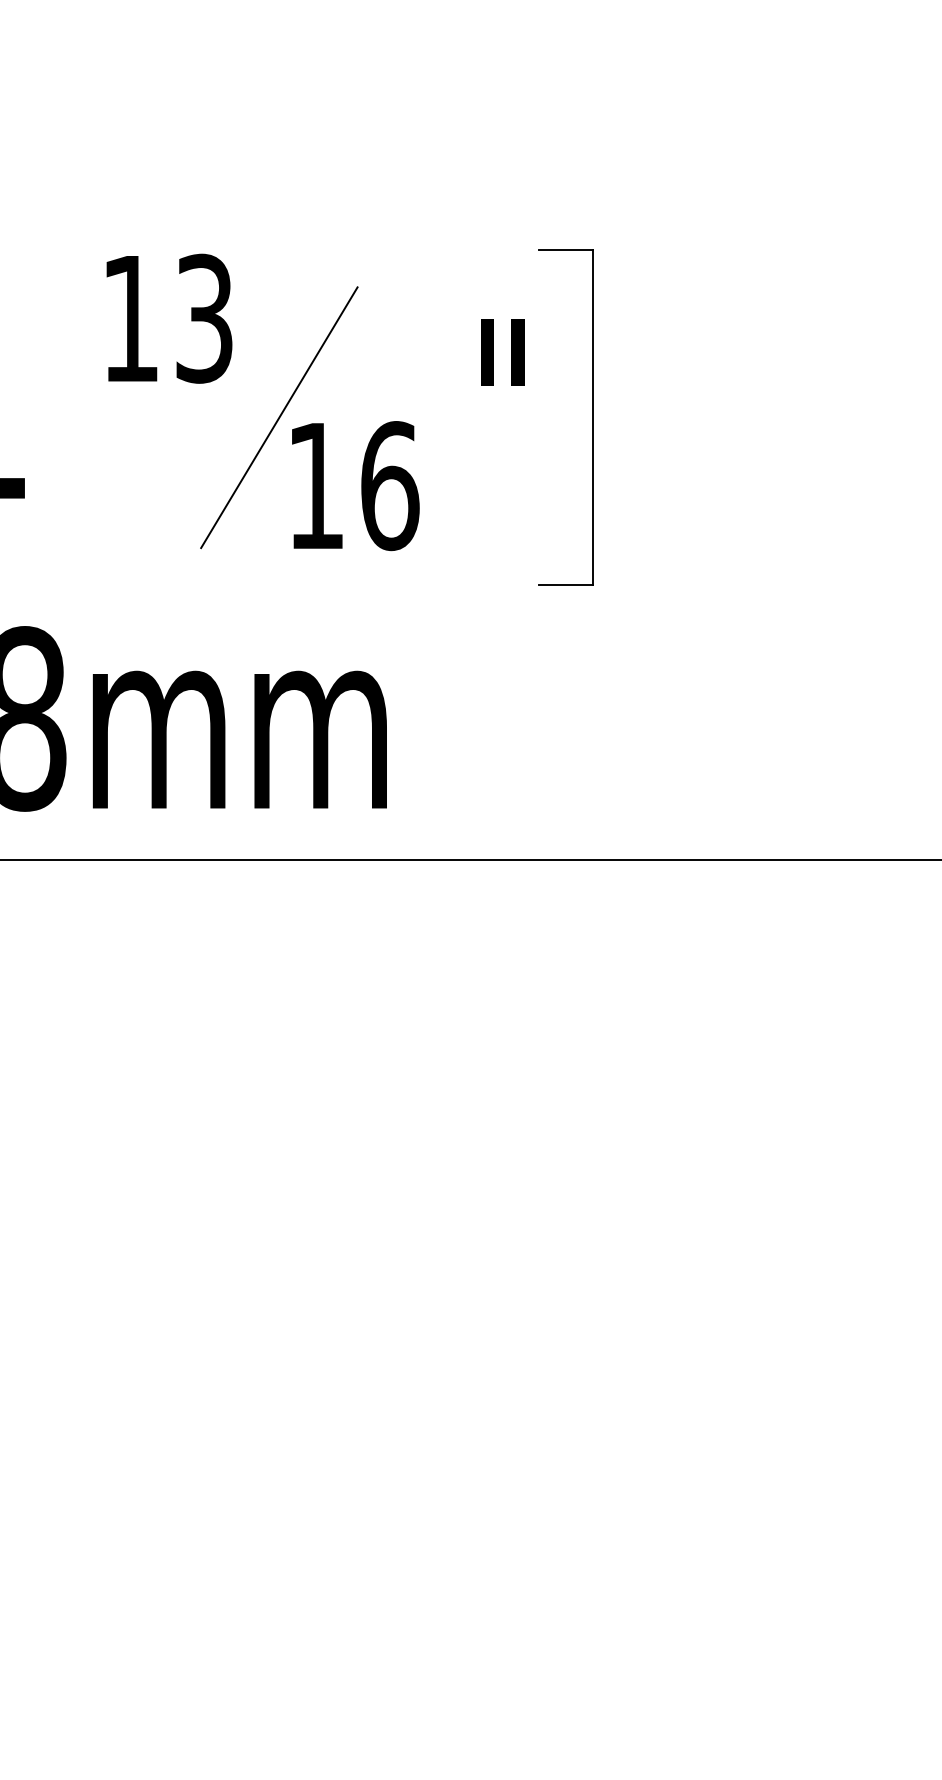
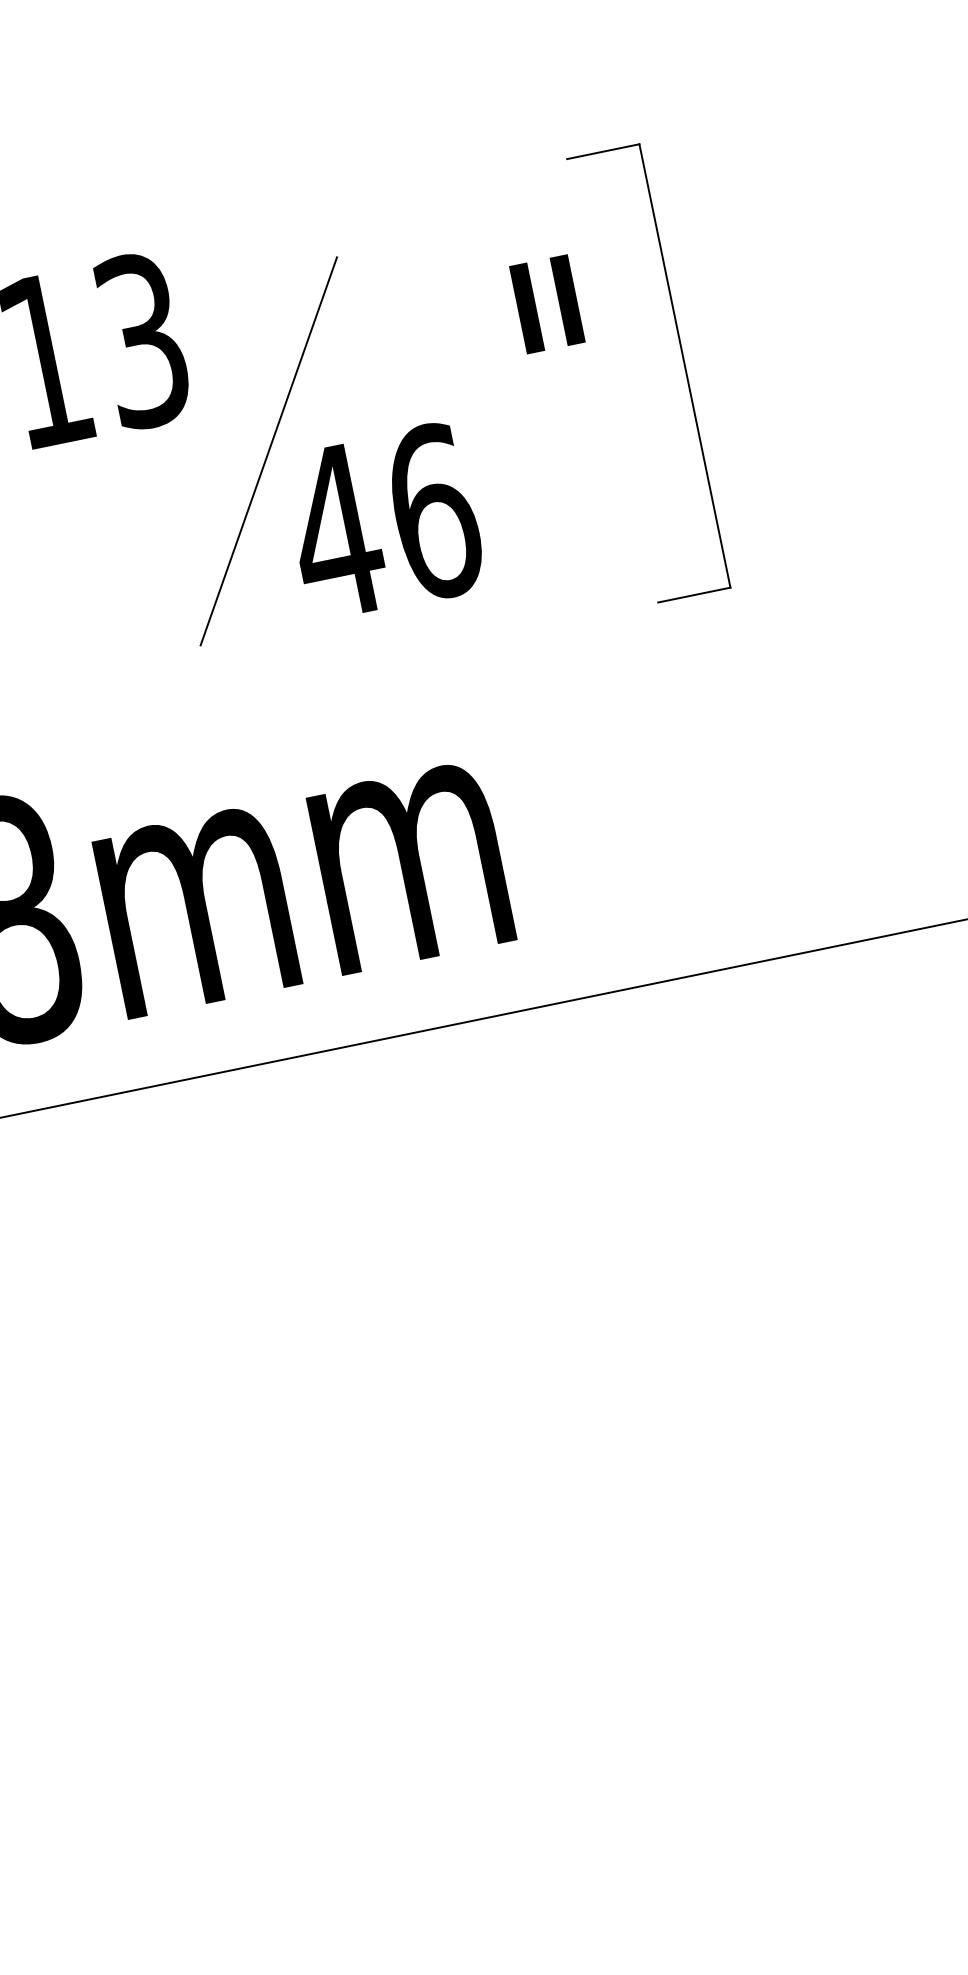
text: (315, 485) -> (335, 531), 16 -> 46

